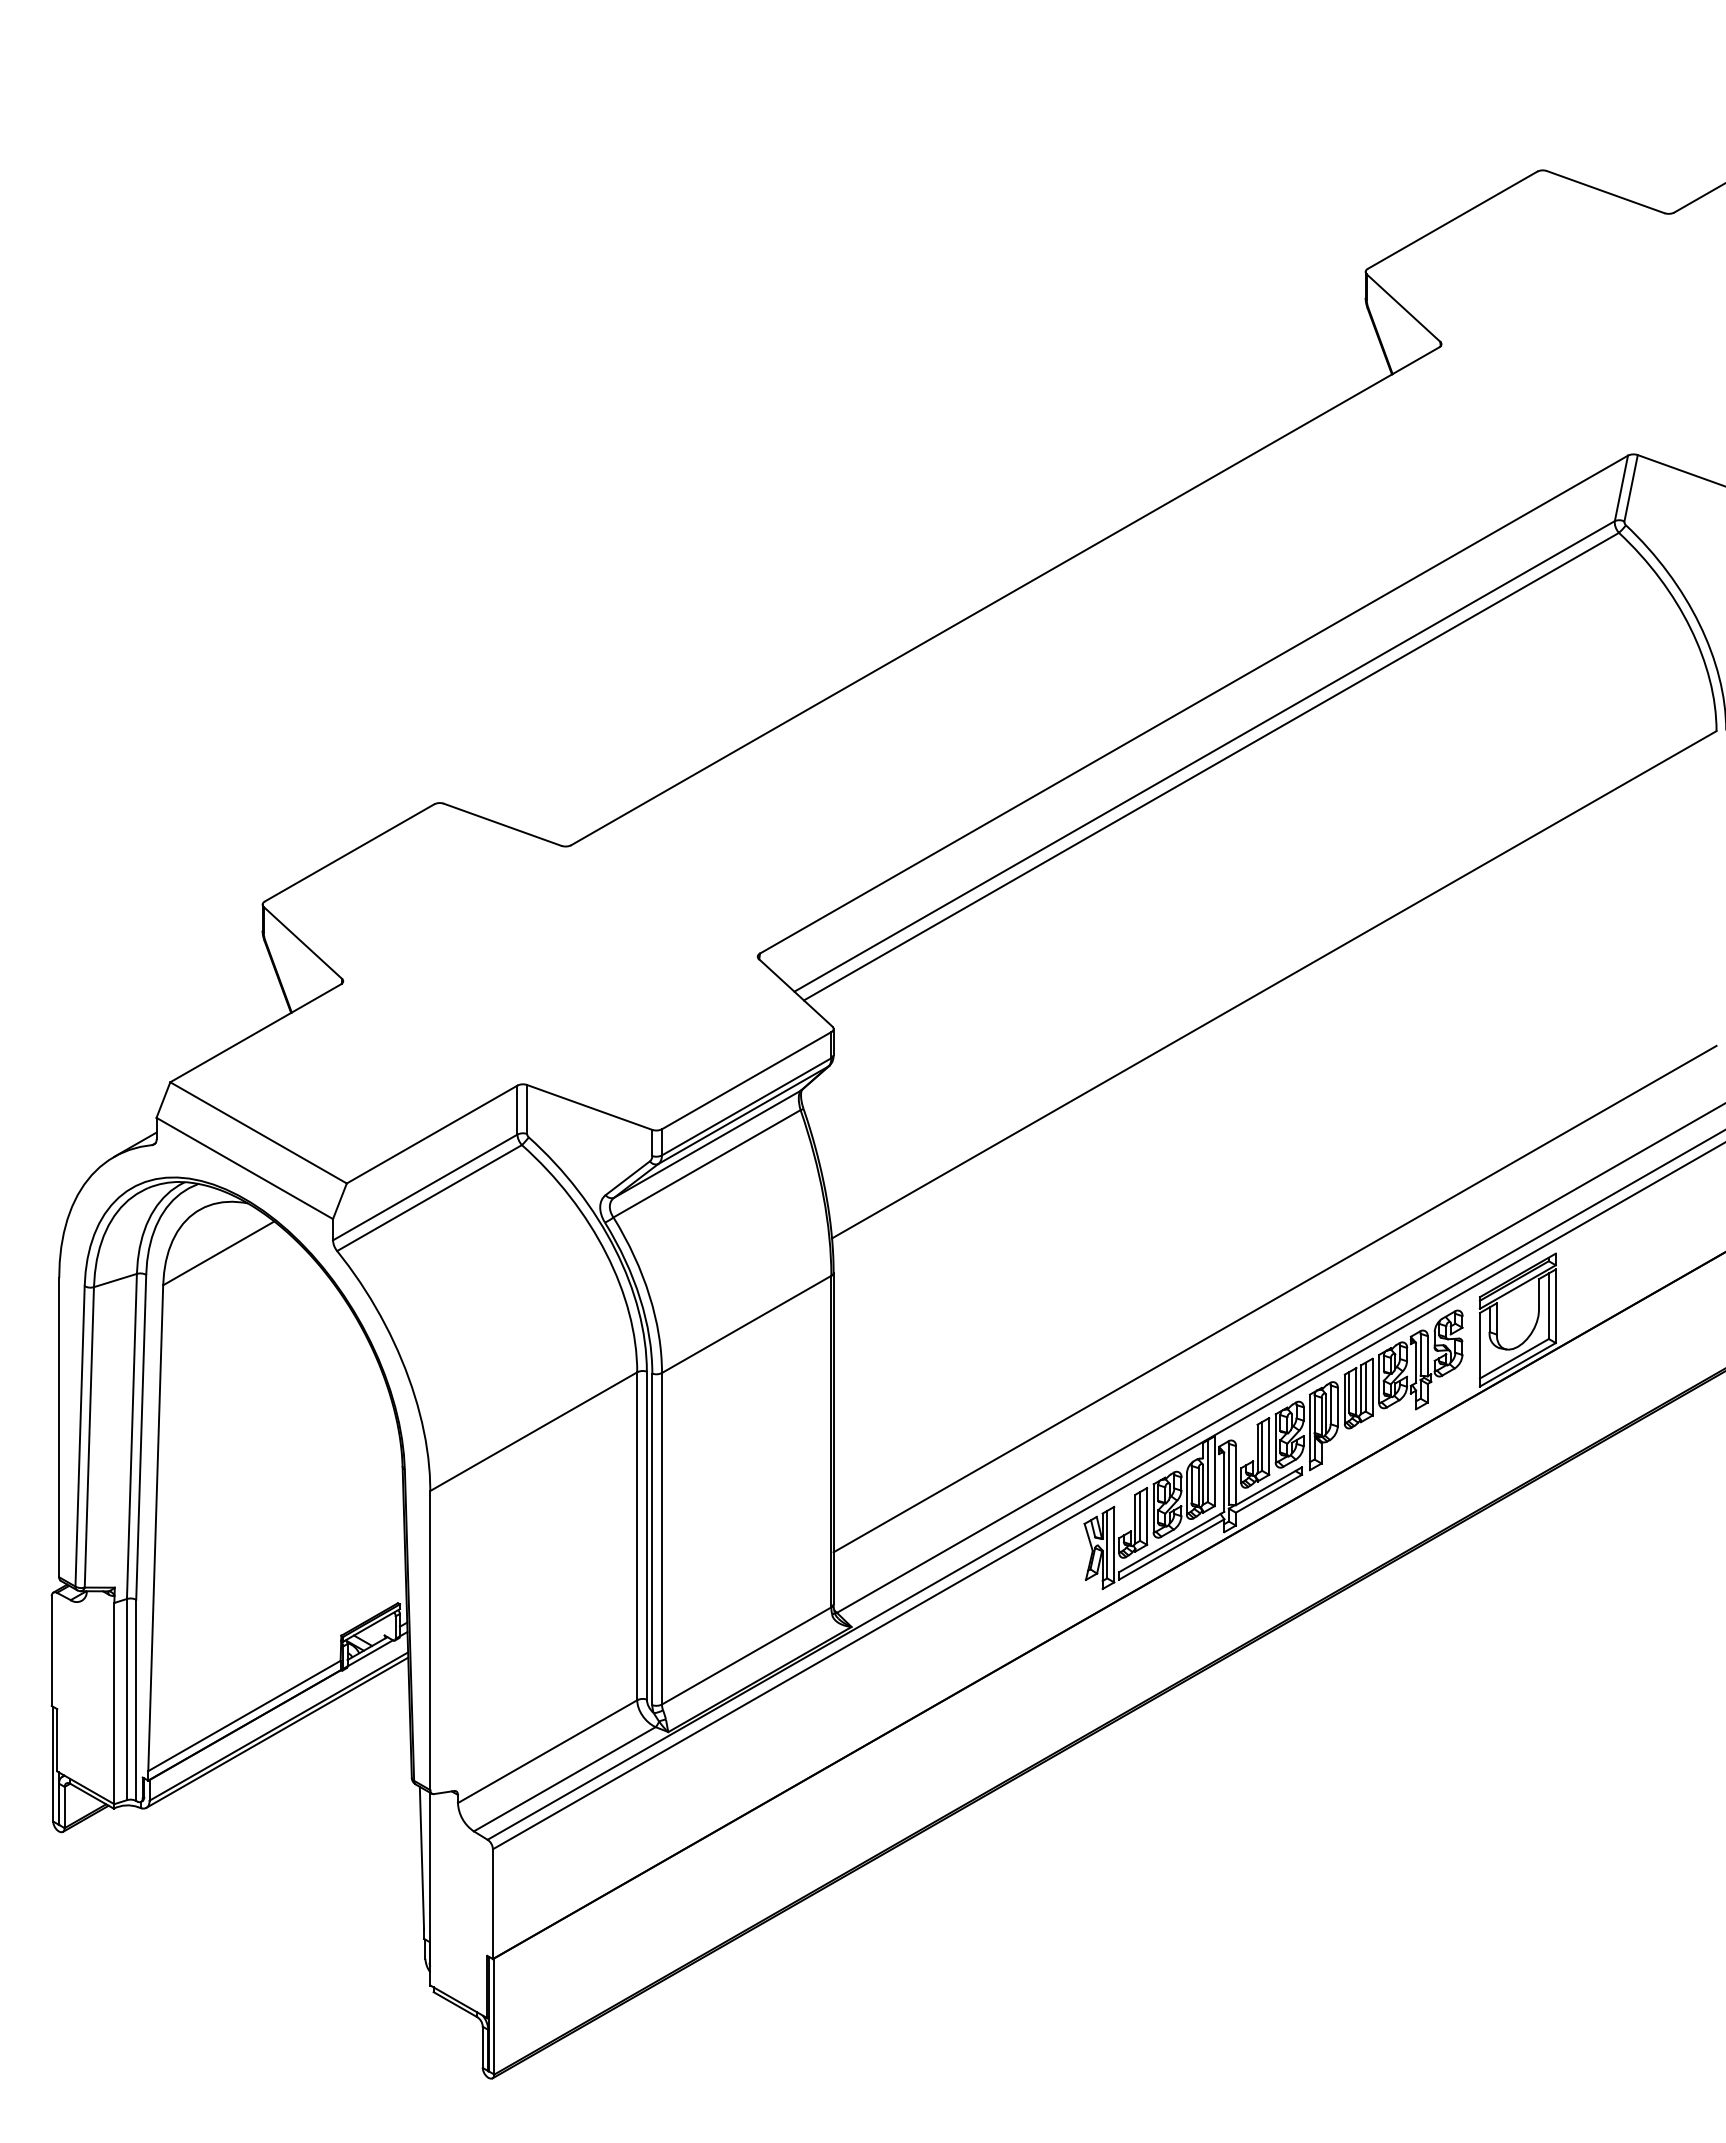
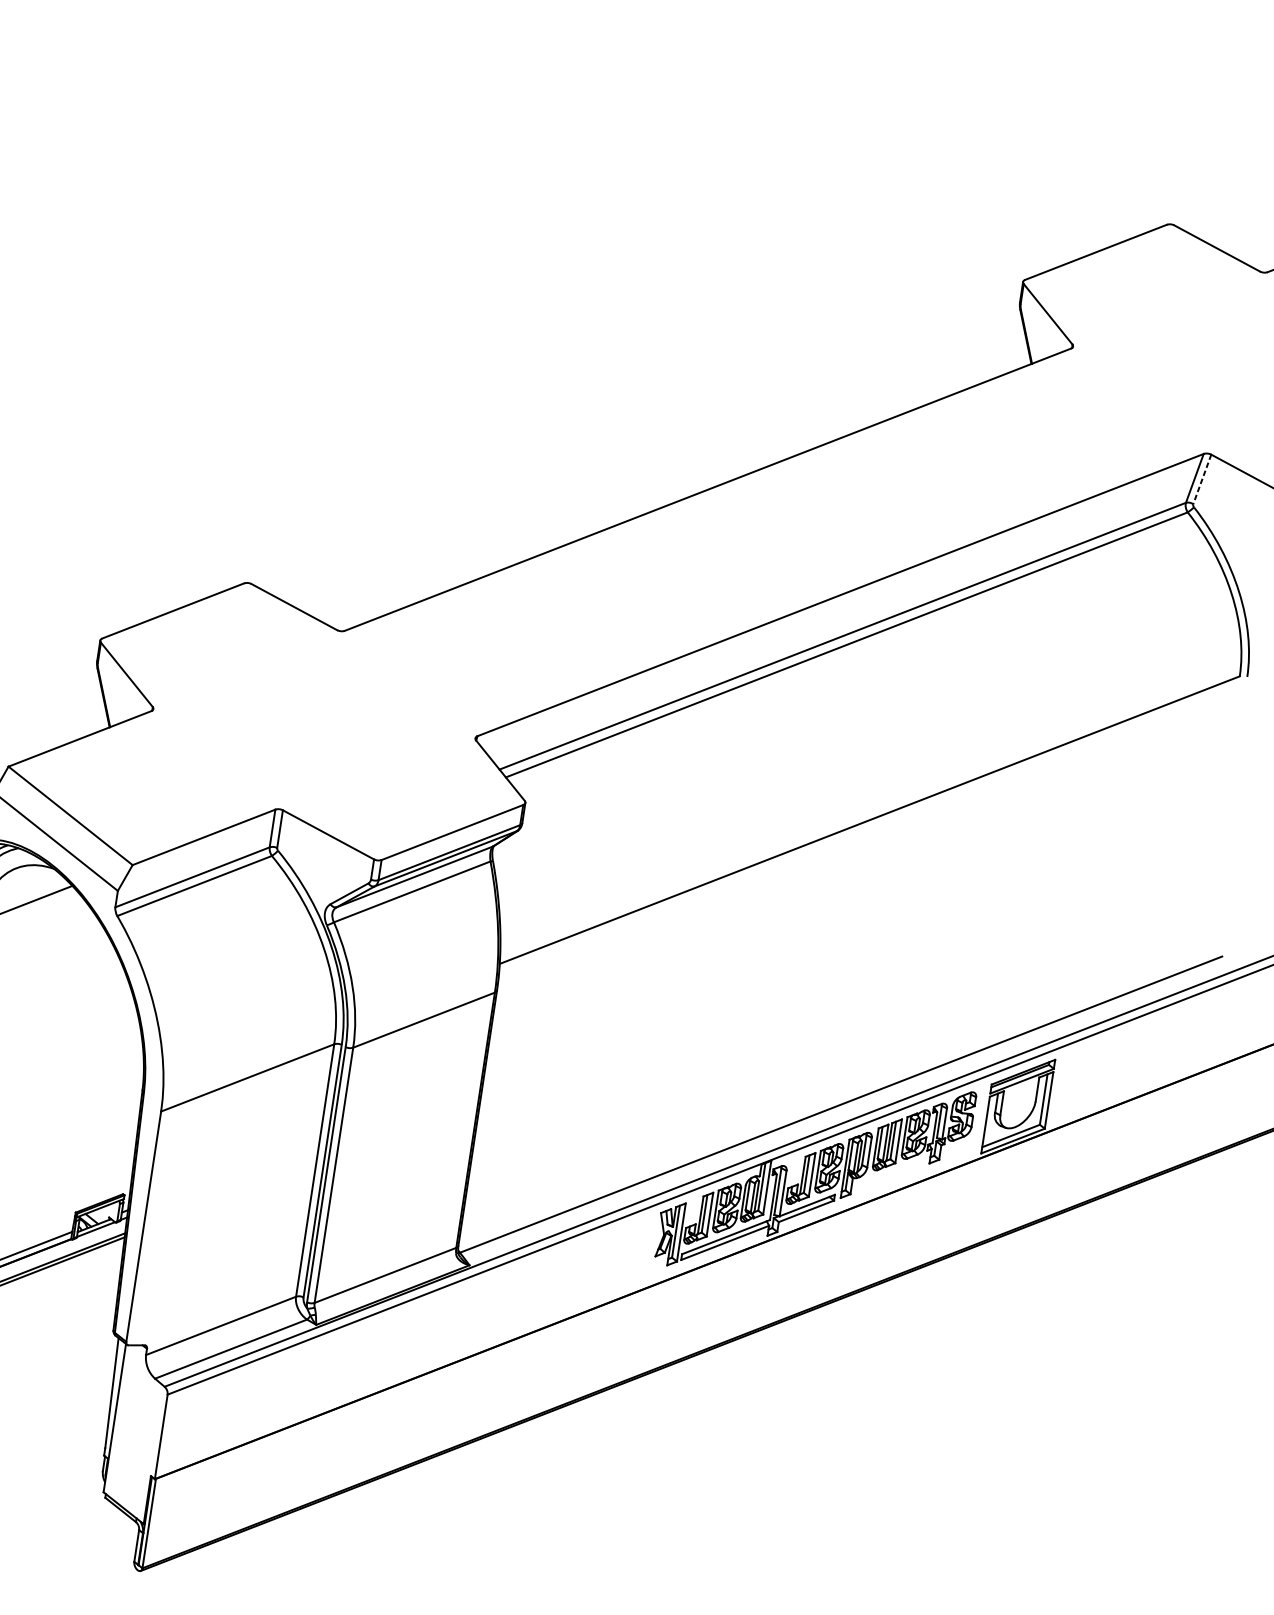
line: (1631, 488) -> (1202, 479), solid -> dashed
line: (1274, 1298) -> (833, 1061), removed

